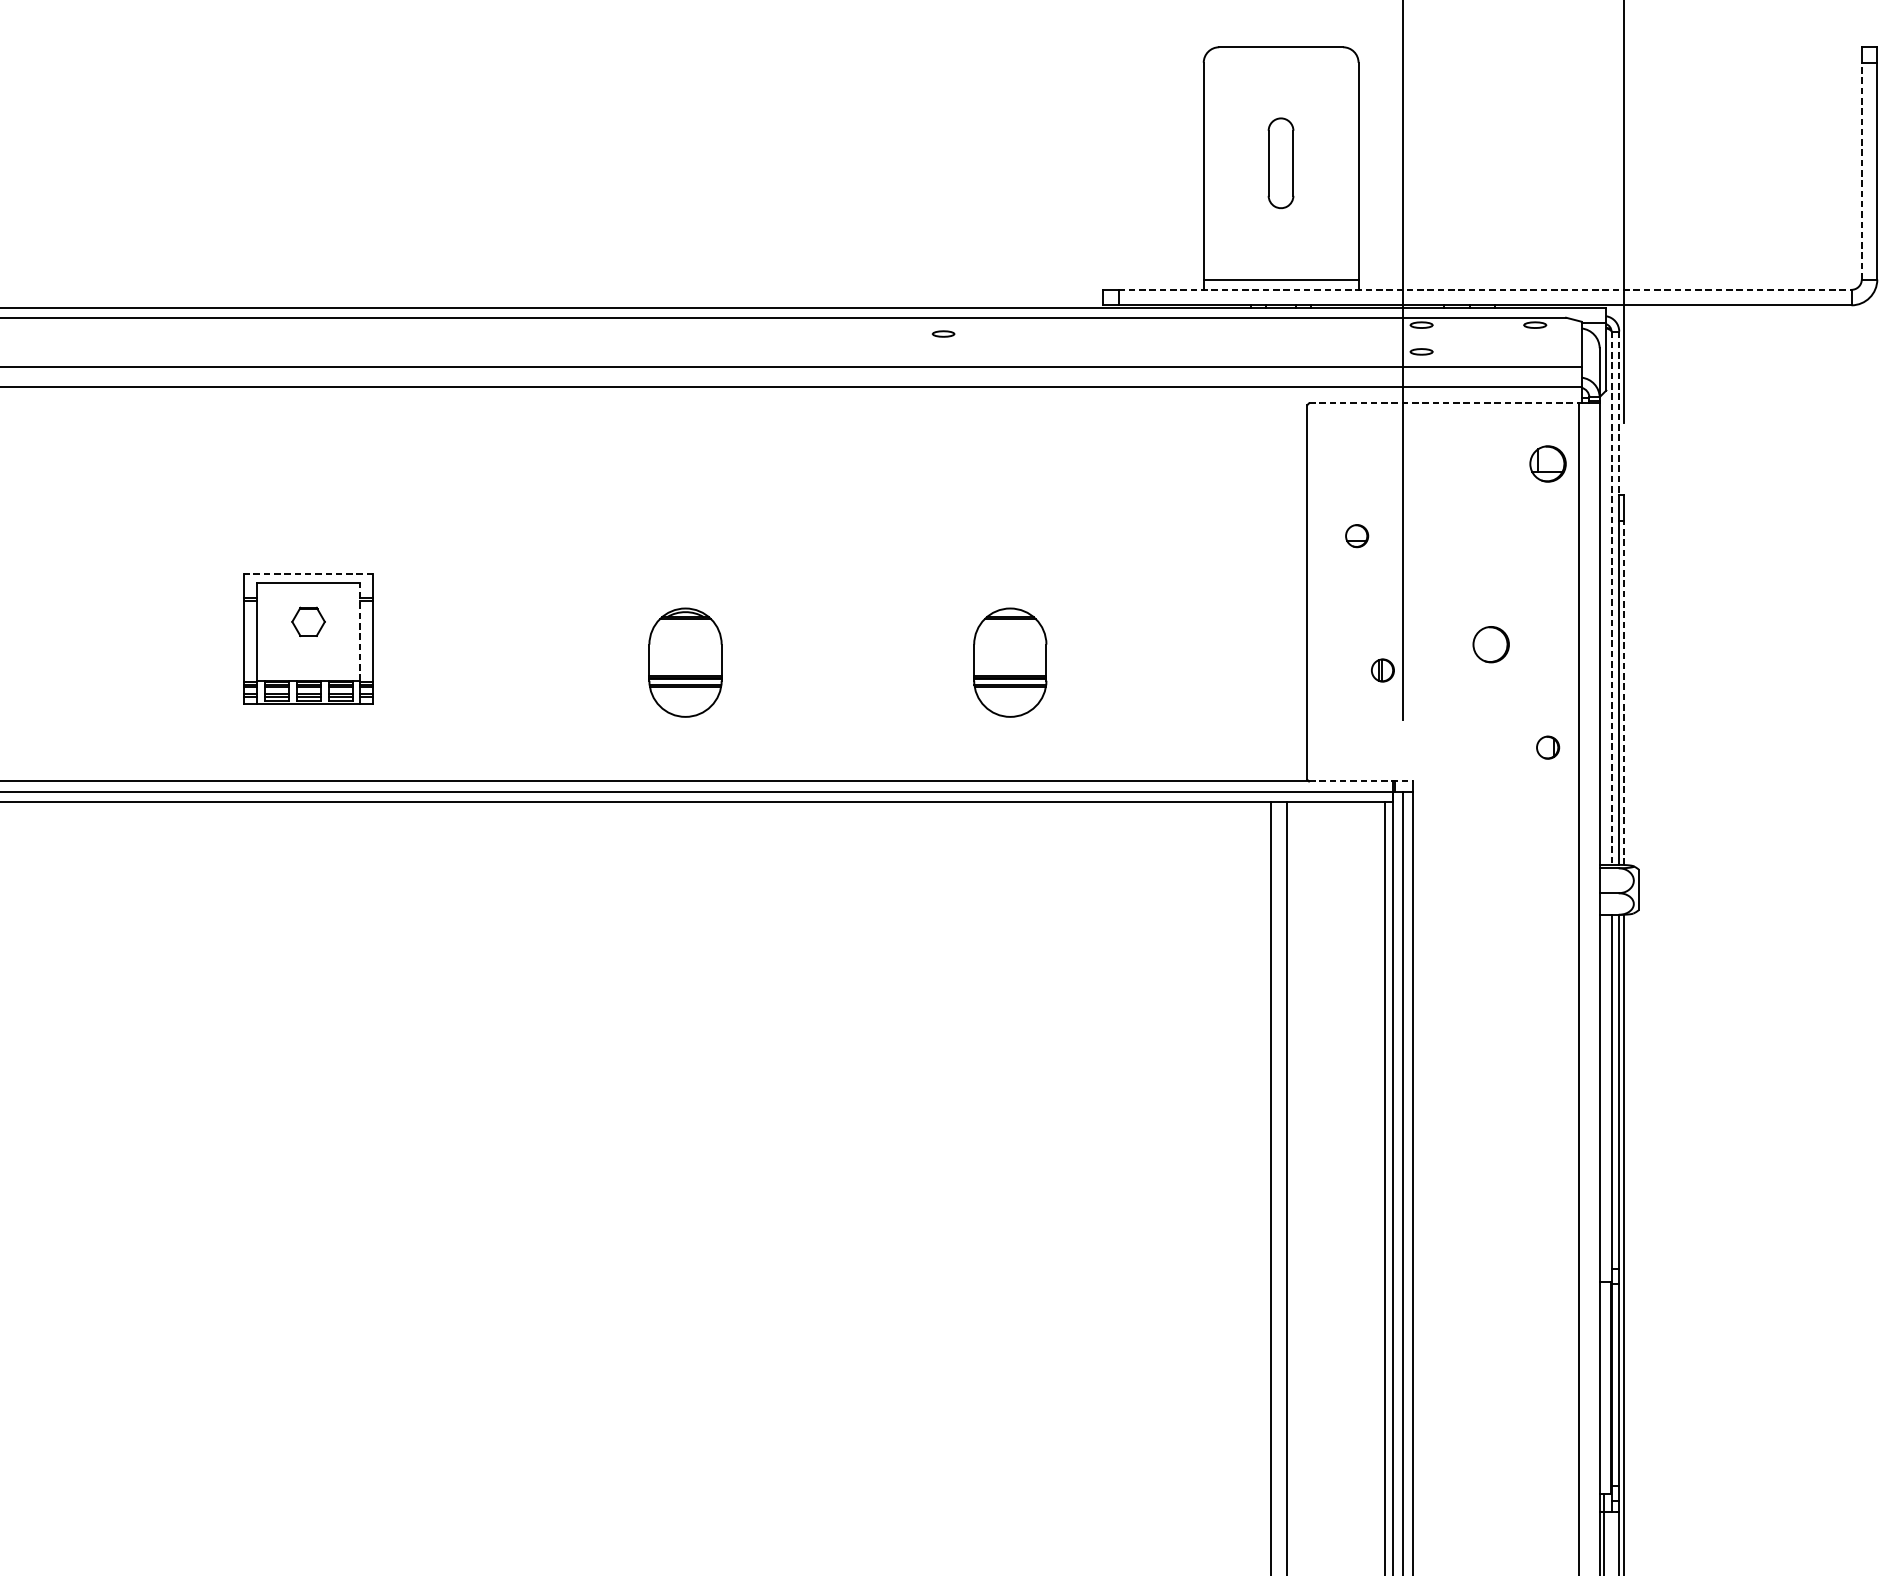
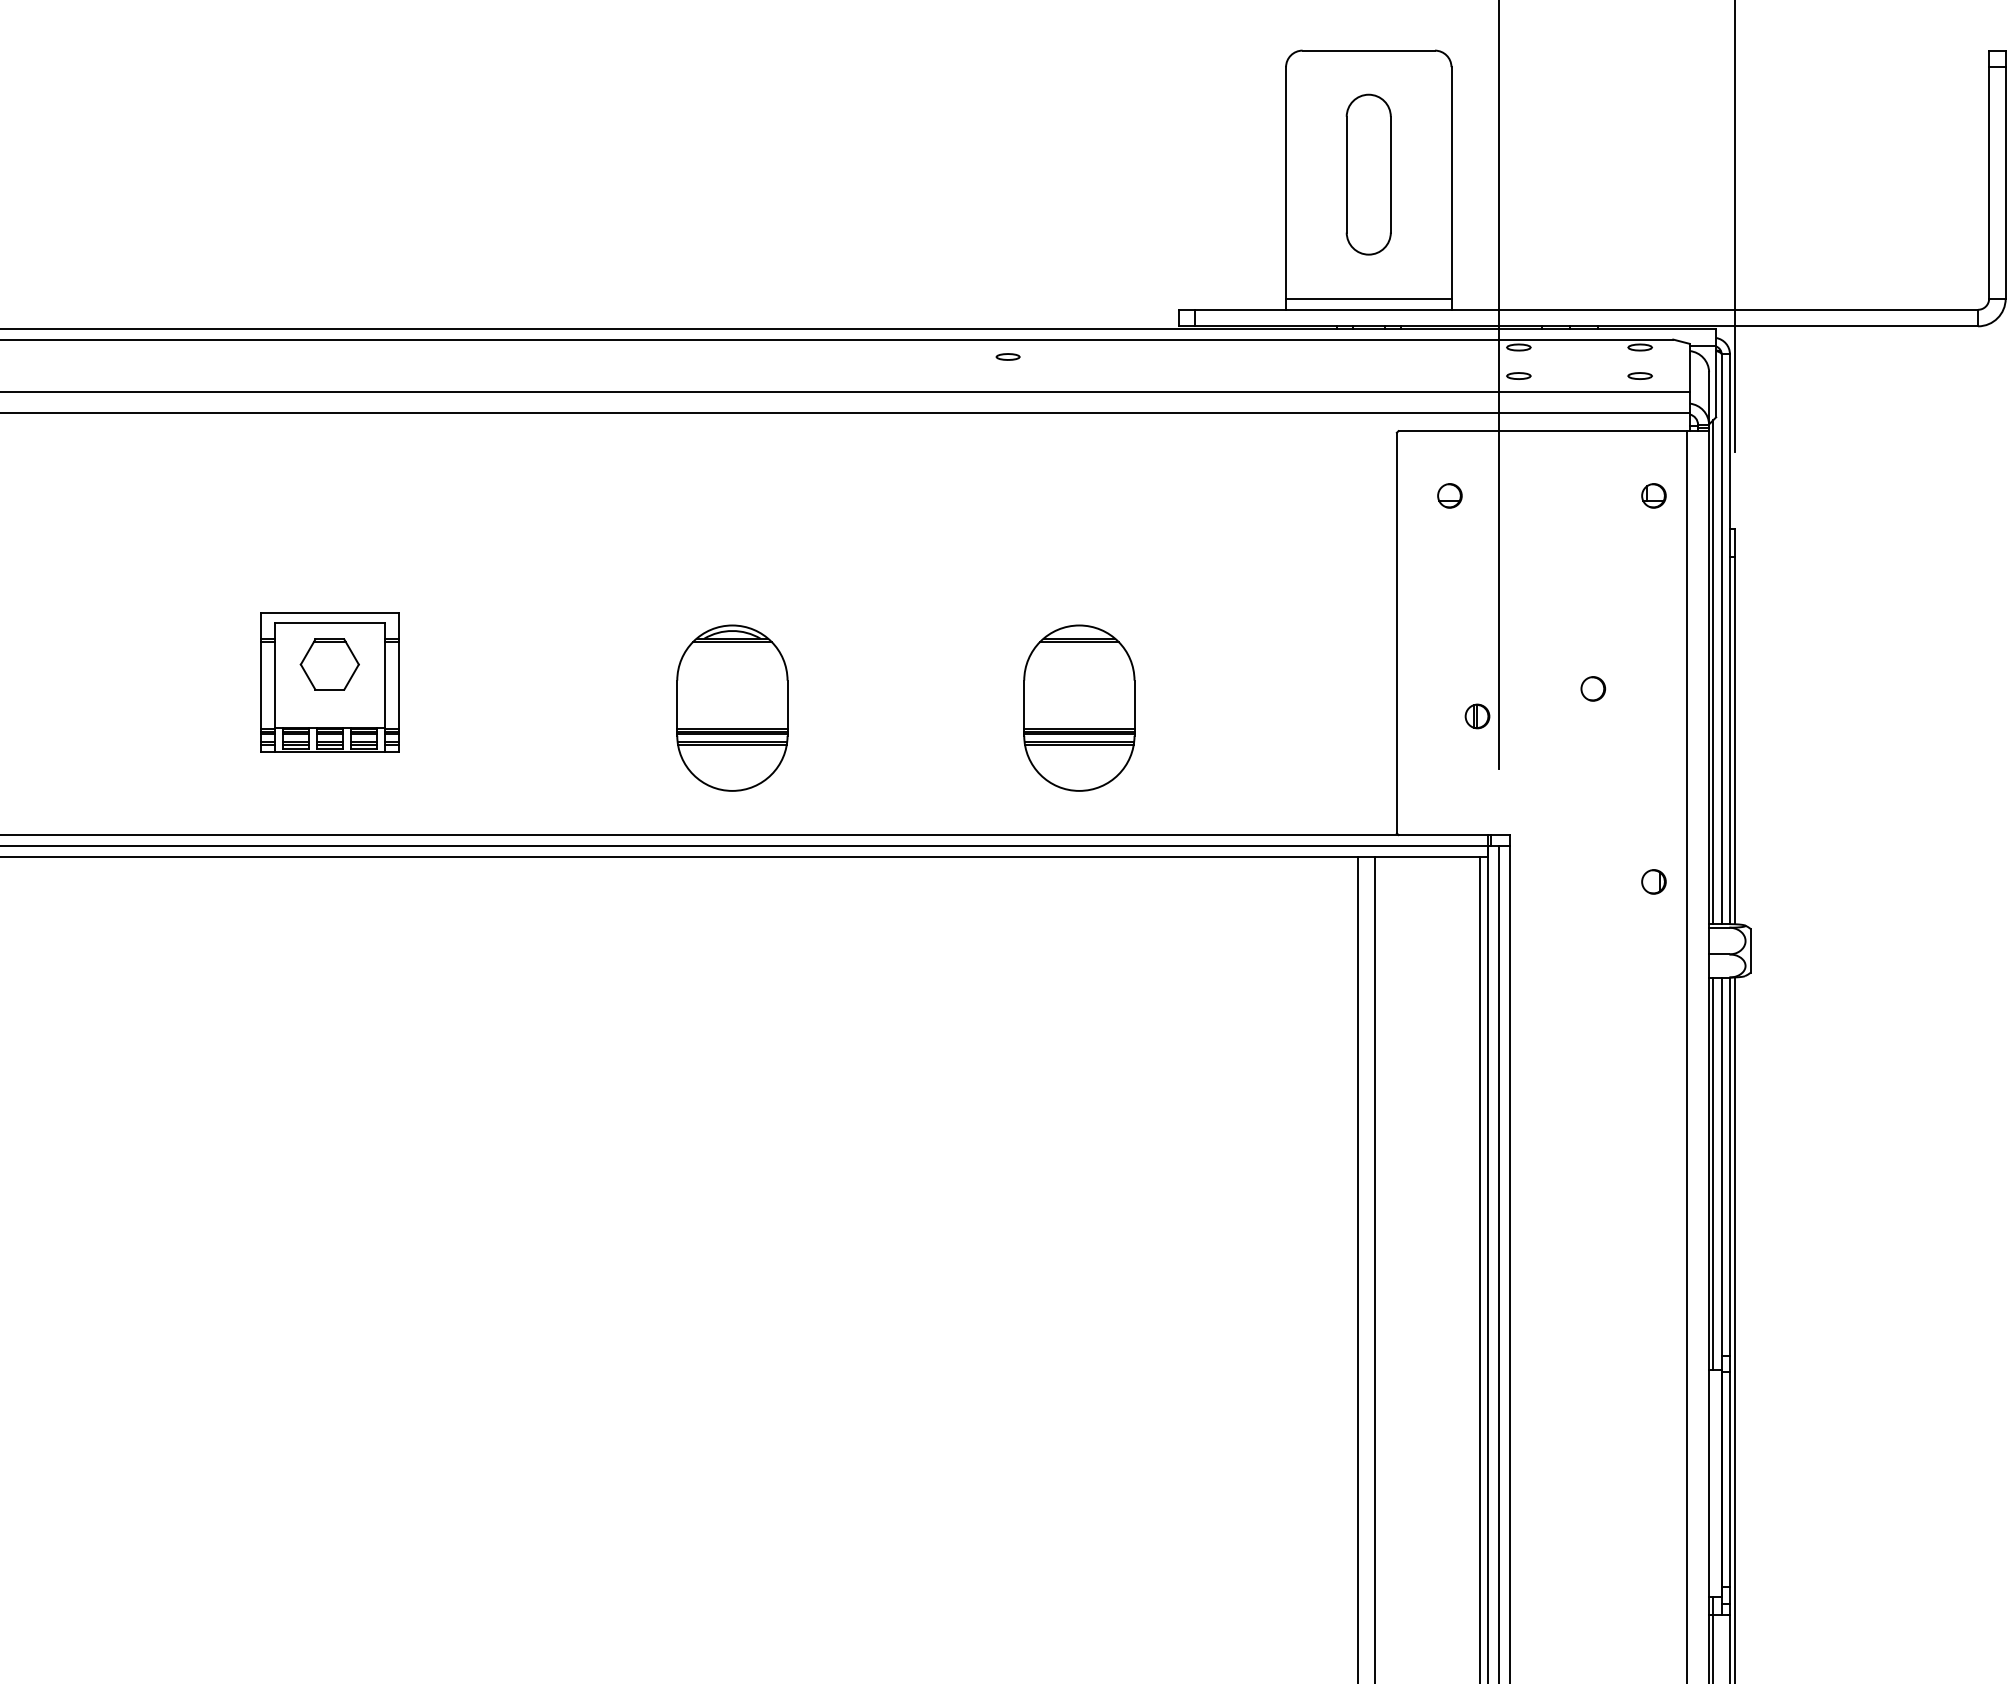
part: (1280, 163) -> (1368, 174), size x1.67
line: (1862, 170) -> (1989, 182), dashed -> solid
line: (1484, 289) -> (1586, 309), dashed -> solid
part: (1534, 351) -> (1639, 375), added
line: (1444, 403) -> (1543, 431), dashed -> solid
line: (1618, 414) -> (1729, 442), dashed -> solid
part: (1547, 463) -> (1653, 495), size x0.62
part: (1356, 535) -> (1449, 495), moved
line: (308, 573) -> (329, 612), dashed -> solid
line: (1611, 598) -> (1721, 639), dashed -> solid
part: (308, 621) -> (329, 664), size x1.67
line: (1603, 629) -> (1713, 672), added
line: (360, 631) -> (385, 674), dashed -> solid
part: (1491, 644) -> (1593, 688), size x0.62
part: (685, 662) -> (732, 707), size x1.43
part: (1010, 662) -> (1079, 707), size x1.43
line: (1624, 692) -> (1735, 740), dashed -> solid
part: (1547, 747) -> (1653, 881), moved
line: (1361, 781) -> (1454, 835), dashed -> solid
line: (1603, 1098) -> (1713, 1173), added

